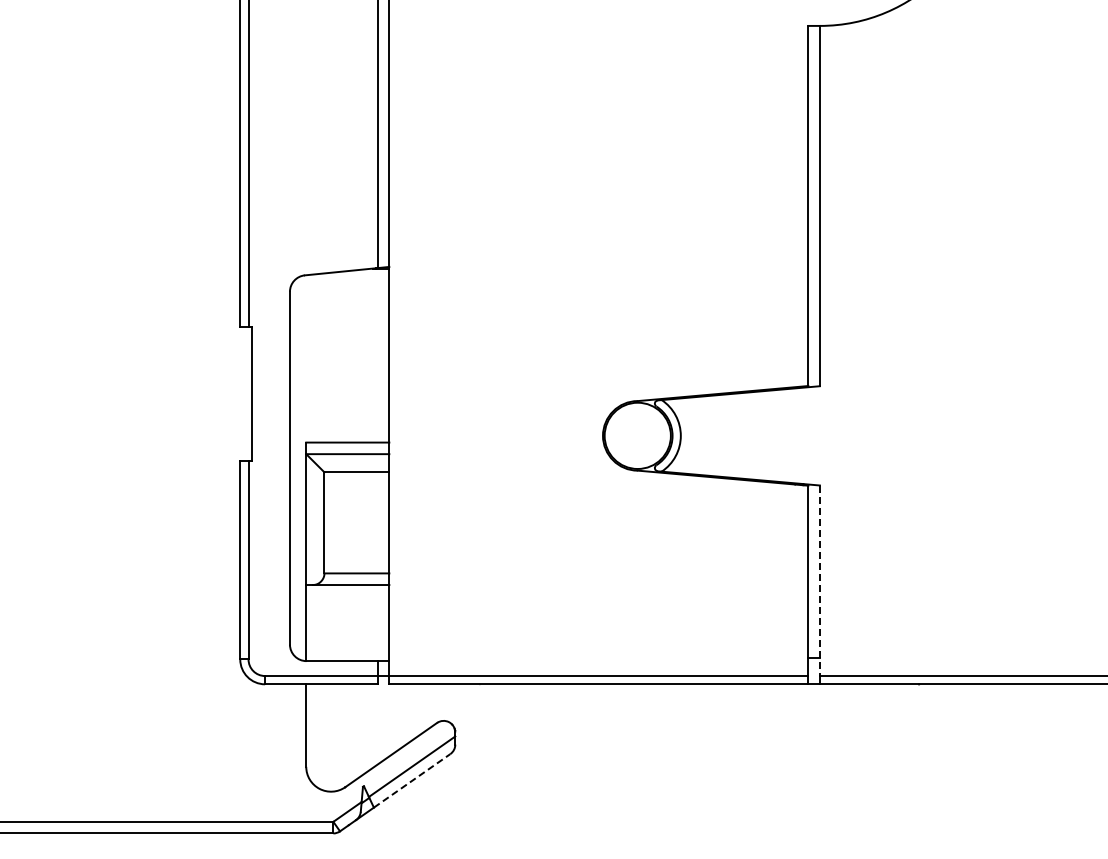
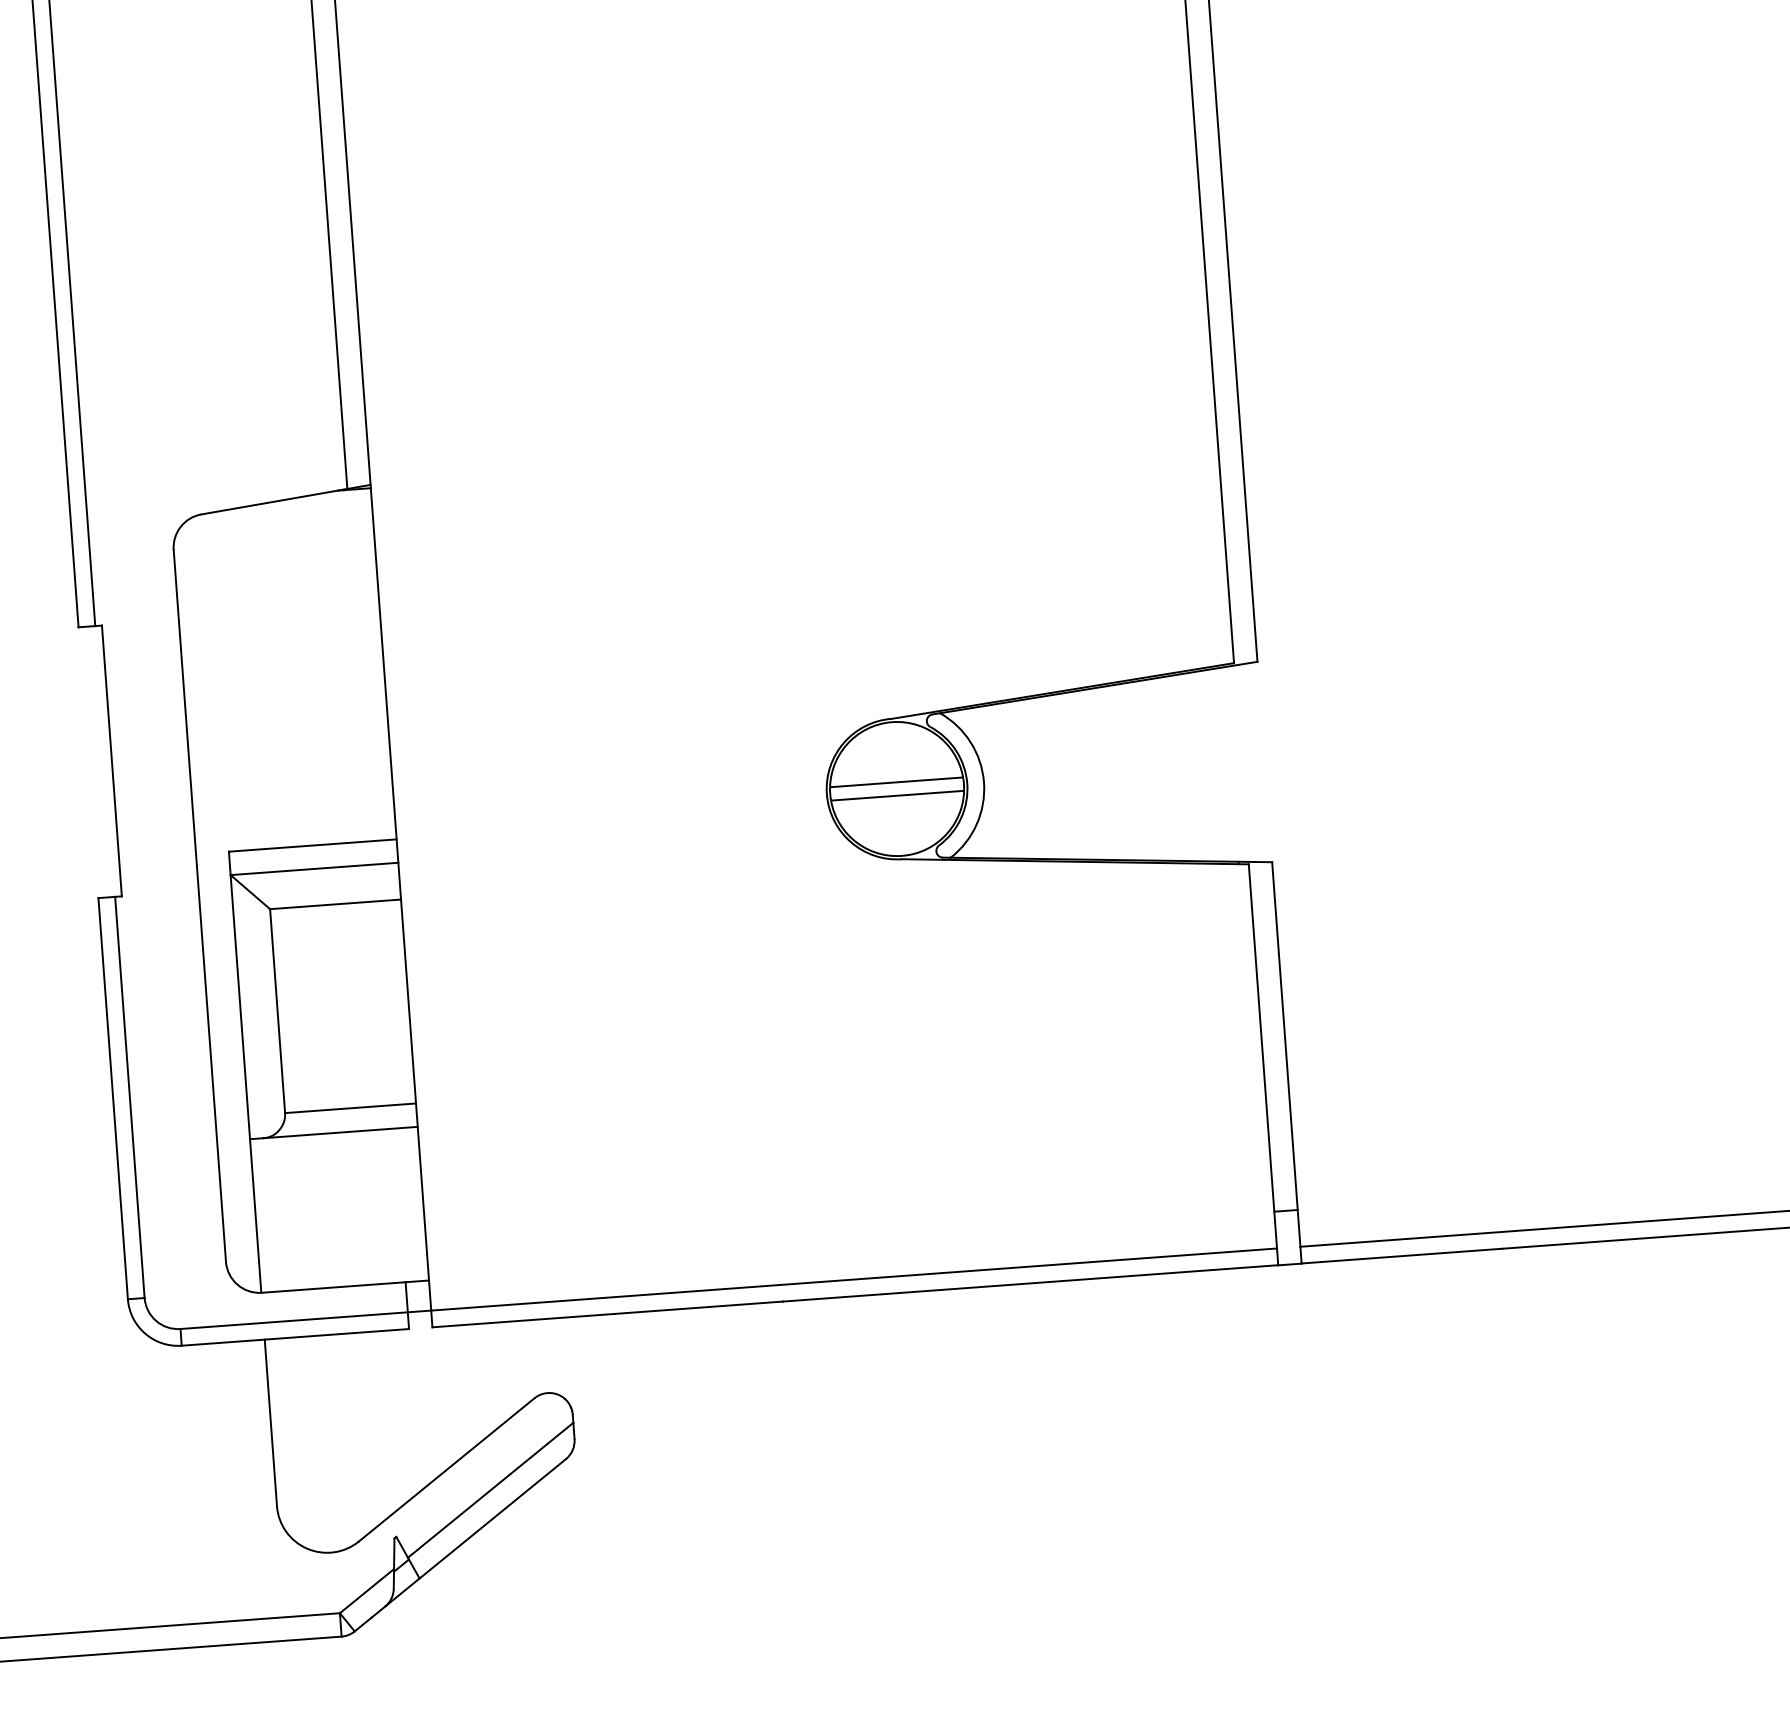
line: (637, 432) -> (896, 782), added
line: (637, 439) -> (897, 796), added
line: (819, 581) -> (1285, 1056), dashed -> solid
line: (412, 780) -> (493, 1518), dashed -> solid

